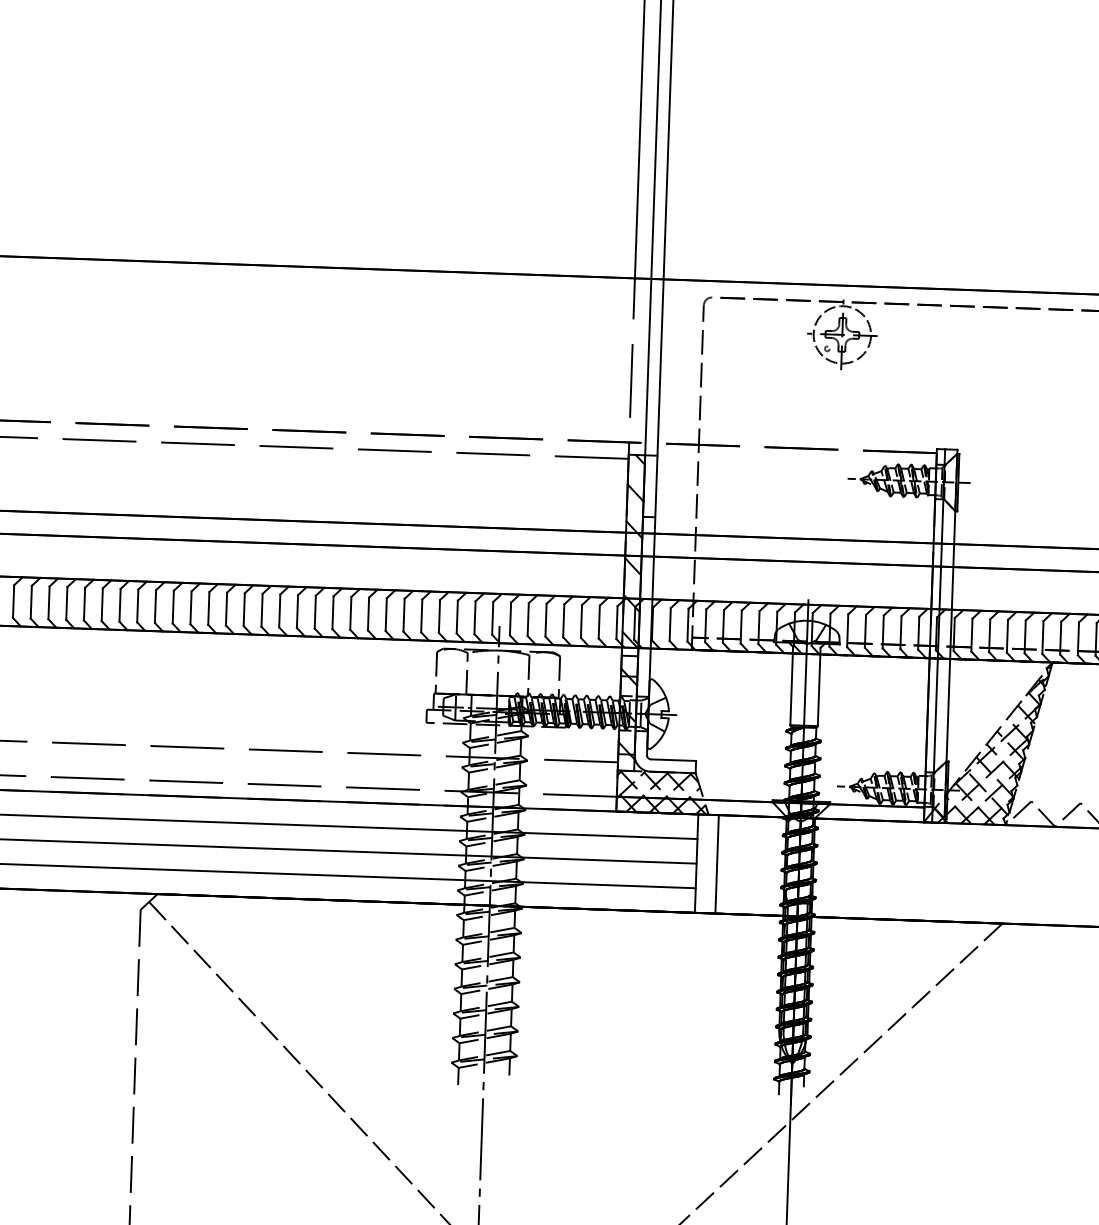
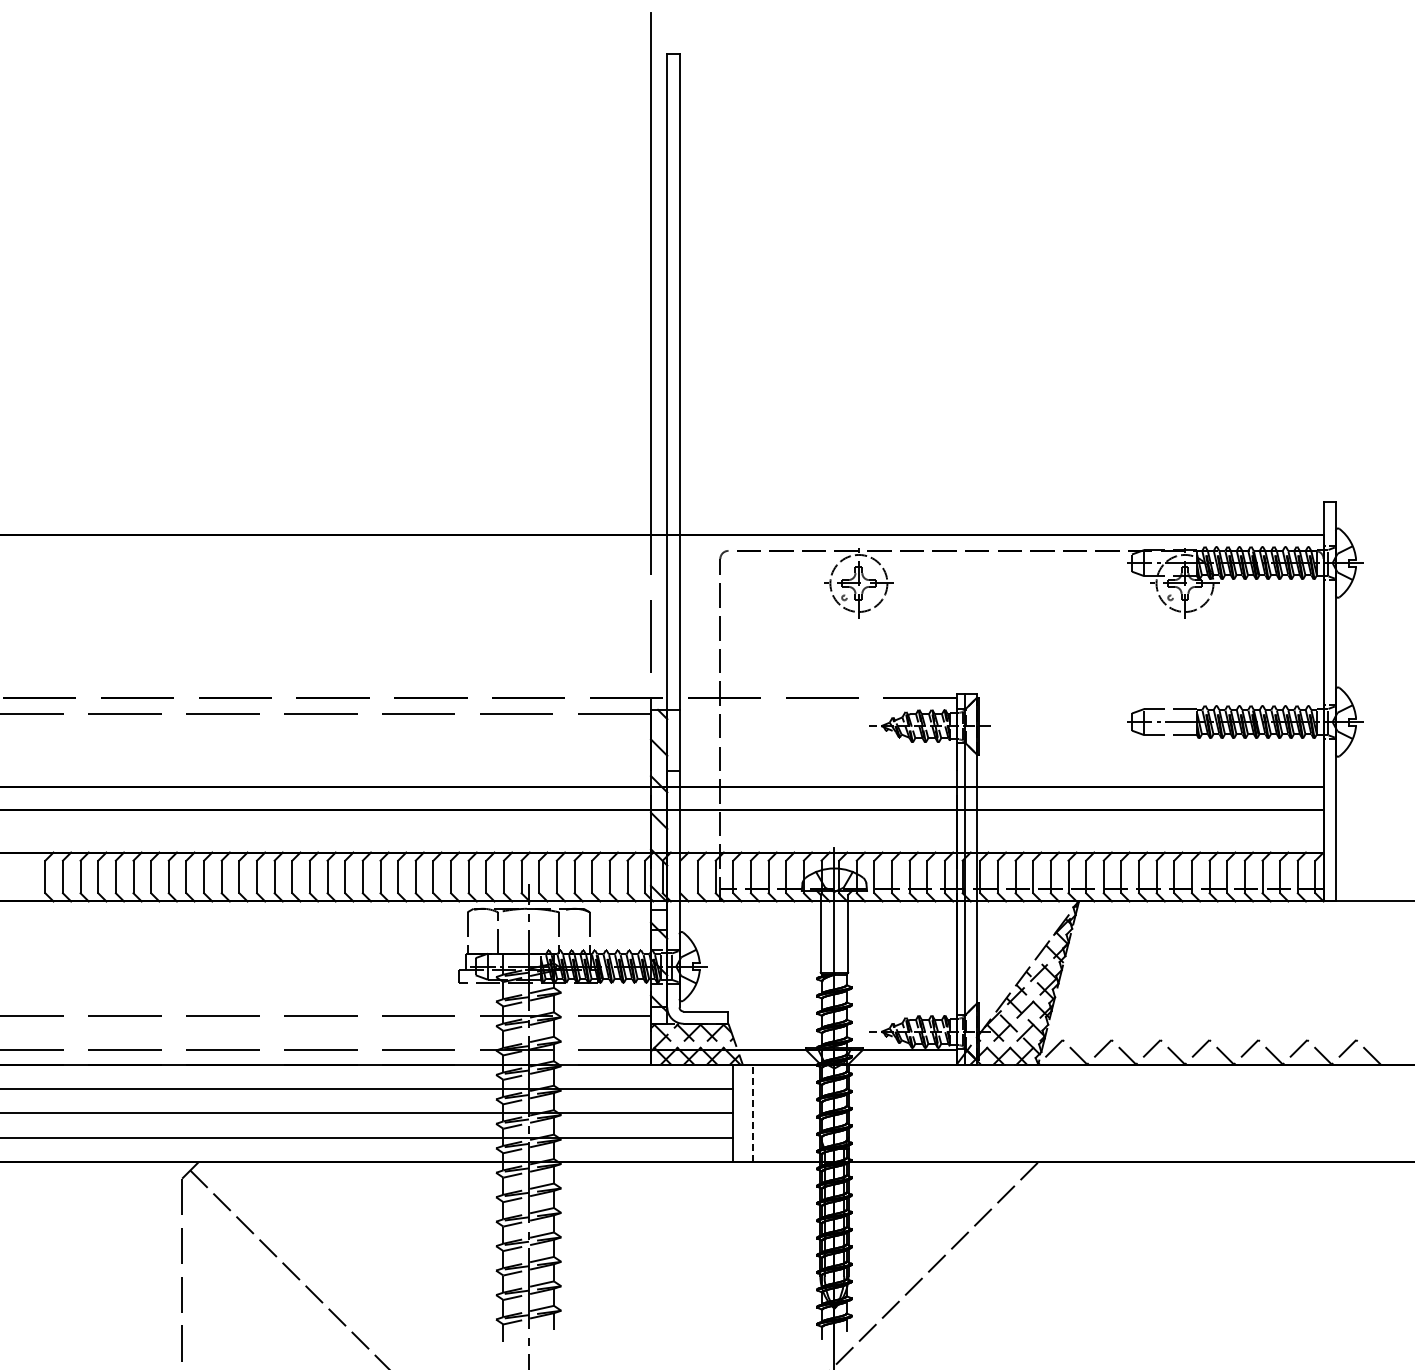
line: (716, 864) -> (752, 1113), solid -> dashed

